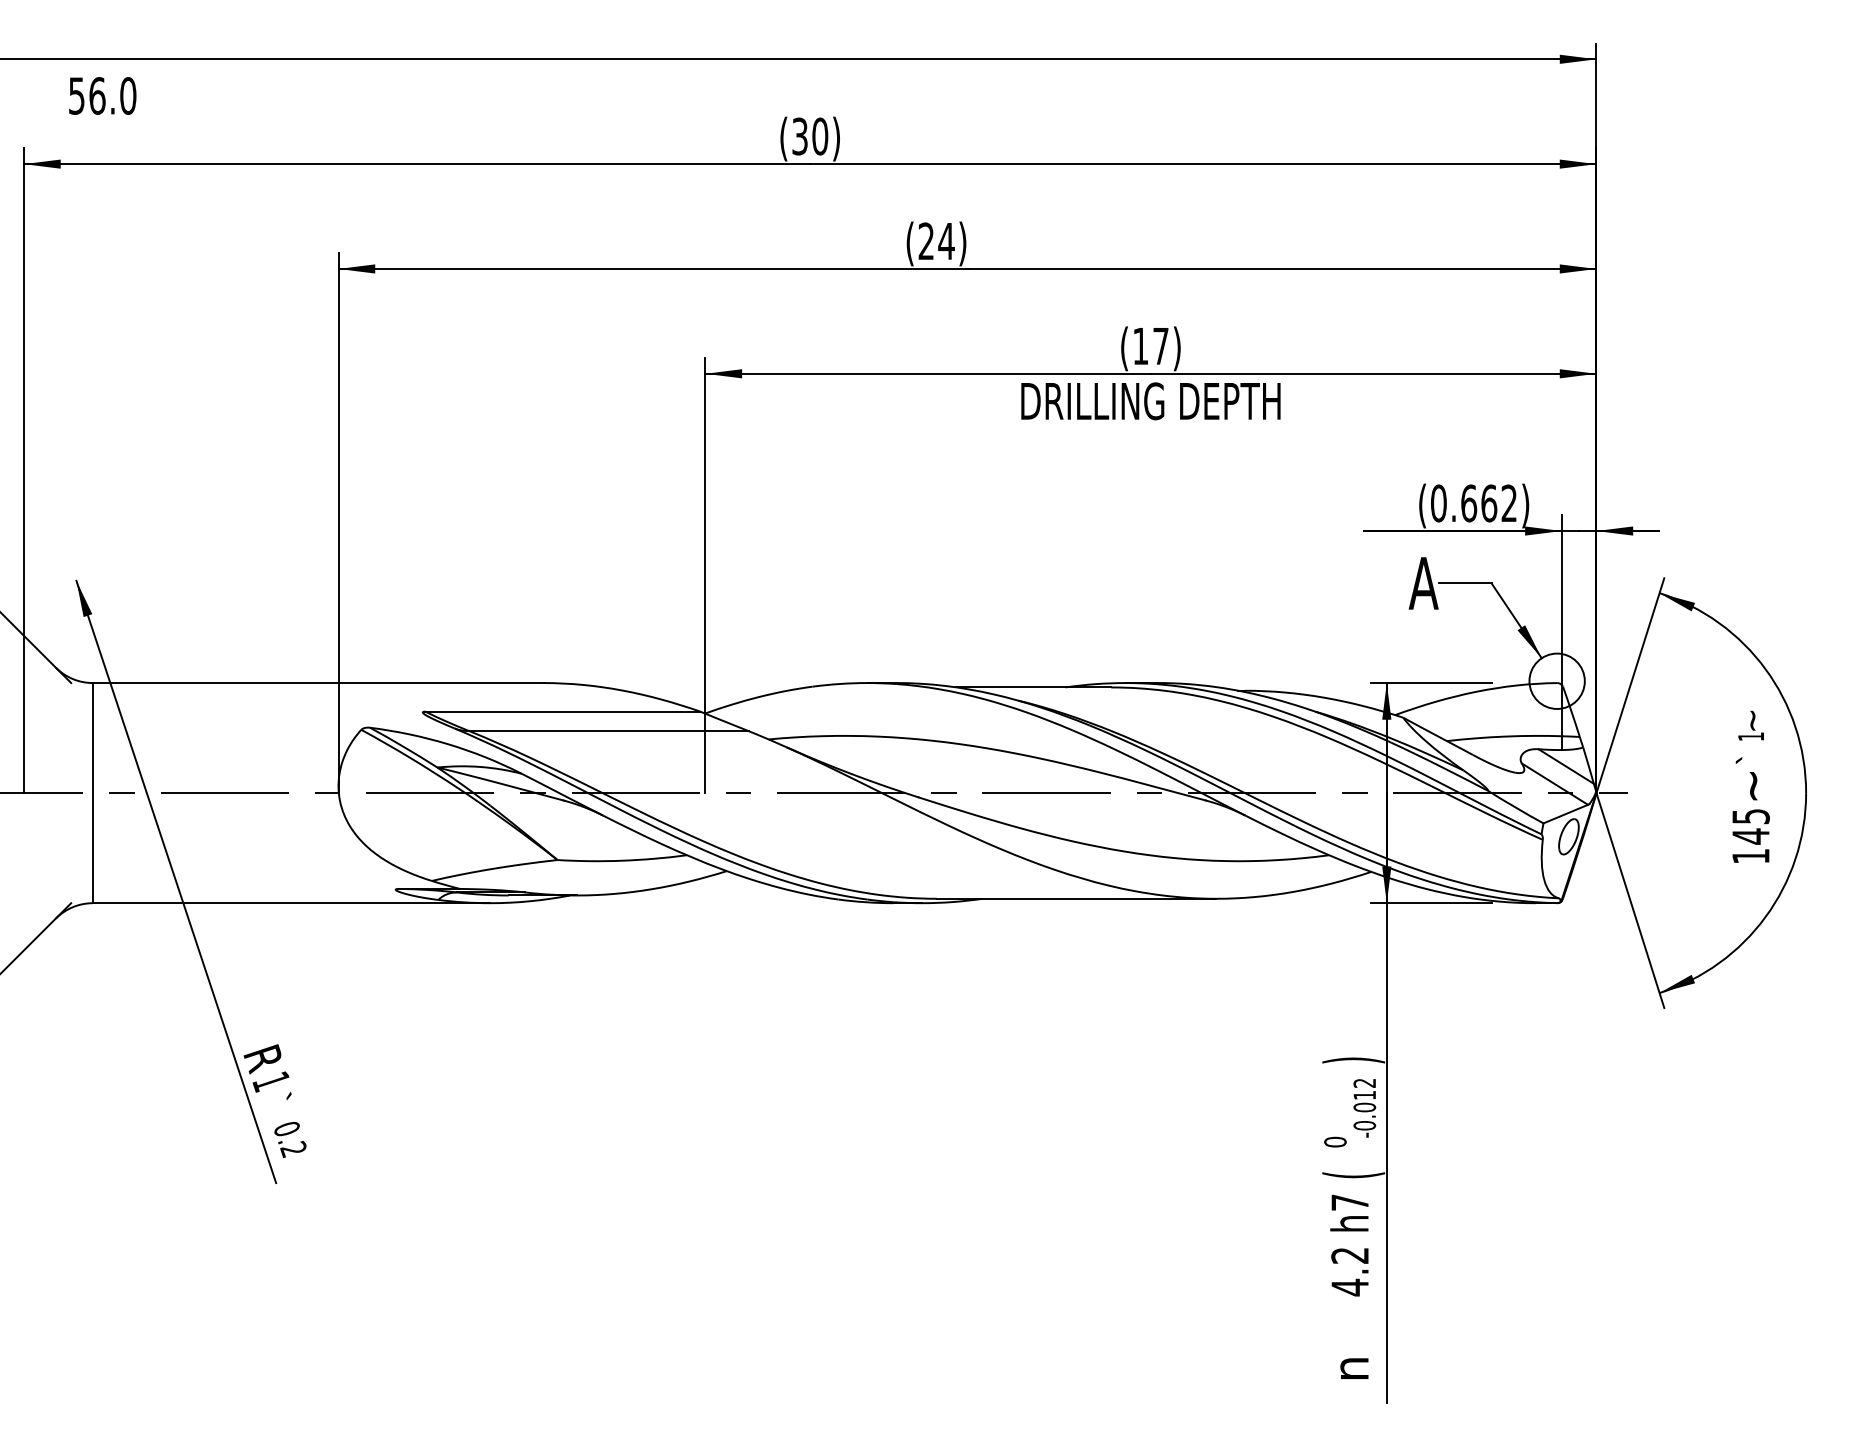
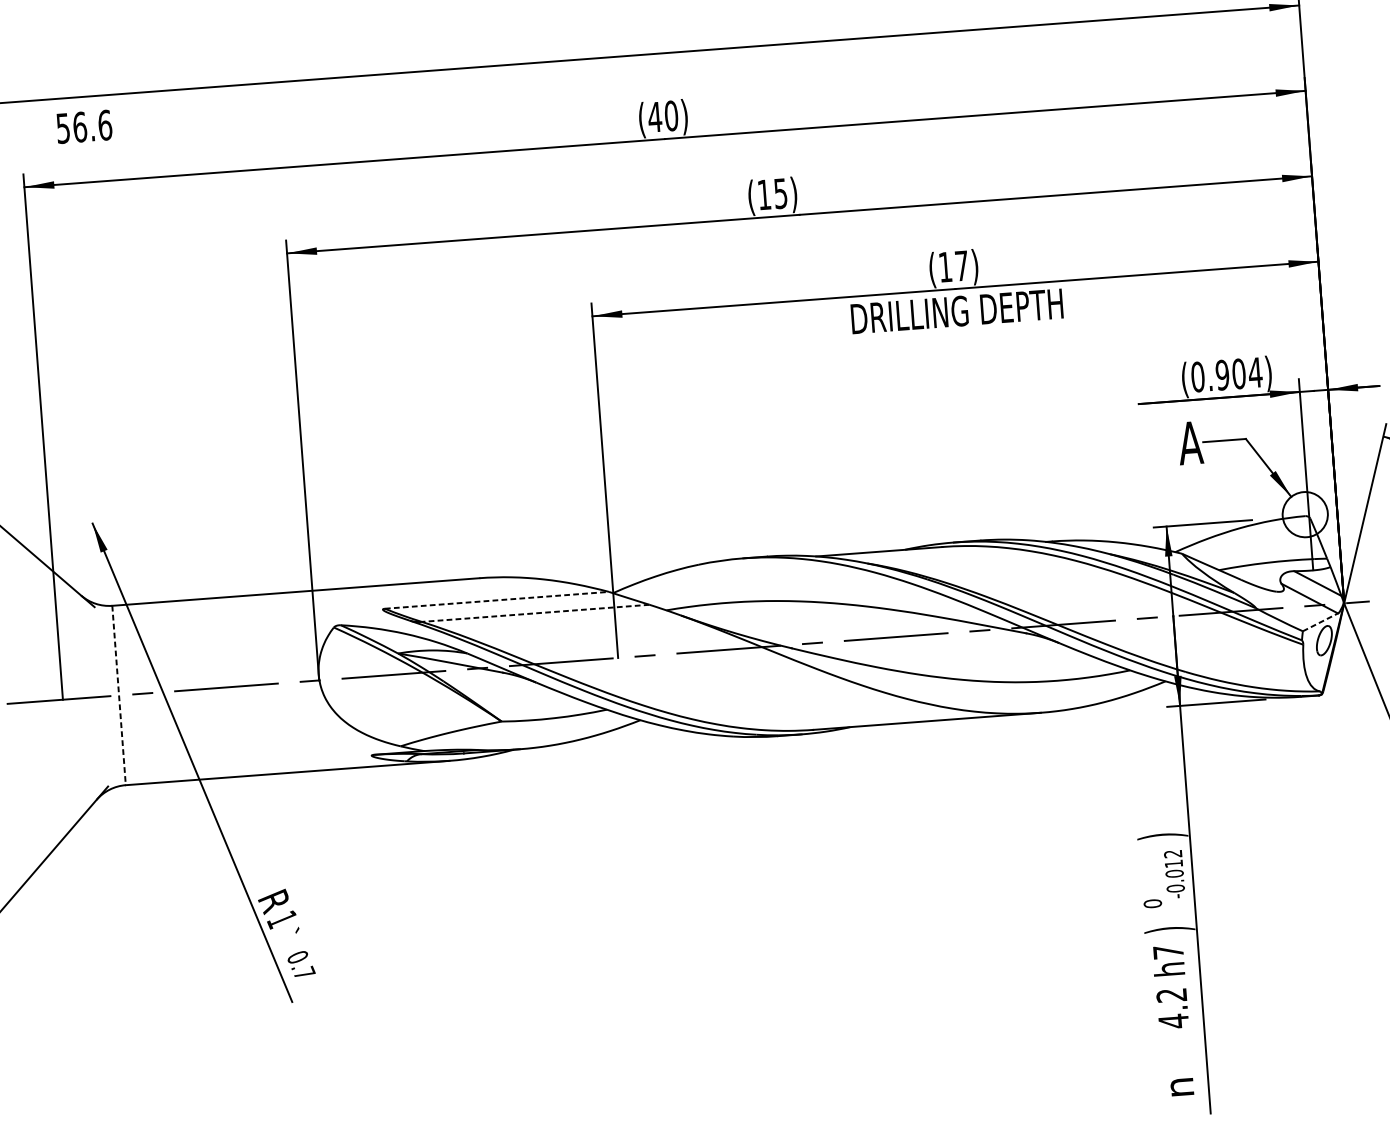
text: (128, 95) -> (105, 124), 56.0 -> 56.6
text: (799, 136) -> (654, 117), (30) -> (40)
text: (936, 241) -> (772, 194), (24) -> (15)
text: (1489, 503) -> (1239, 373), (0.662) -> (0.904)
line: (563, 711) -> (497, 600), solid -> dashed
line: (608, 731) -> (535, 613), solid -> dashed
line: (92, 793) -> (118, 695), solid -> dashed
line: (1566, 813) -> (1320, 621), solid -> dashed
text: (293, 1149) -> (304, 973), 0.2 -> 0.7
text: (1353, 1175) -> (1169, 929), ( -> )

